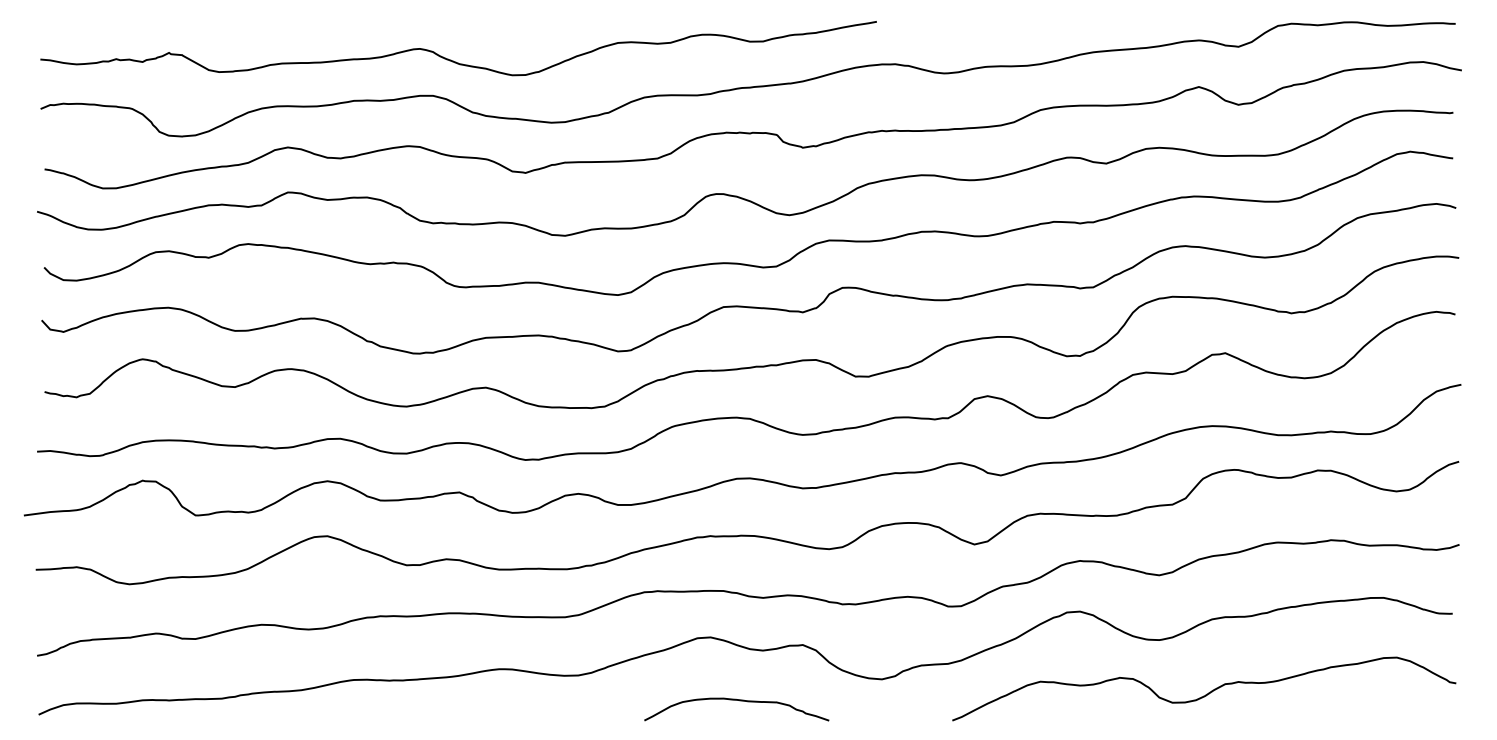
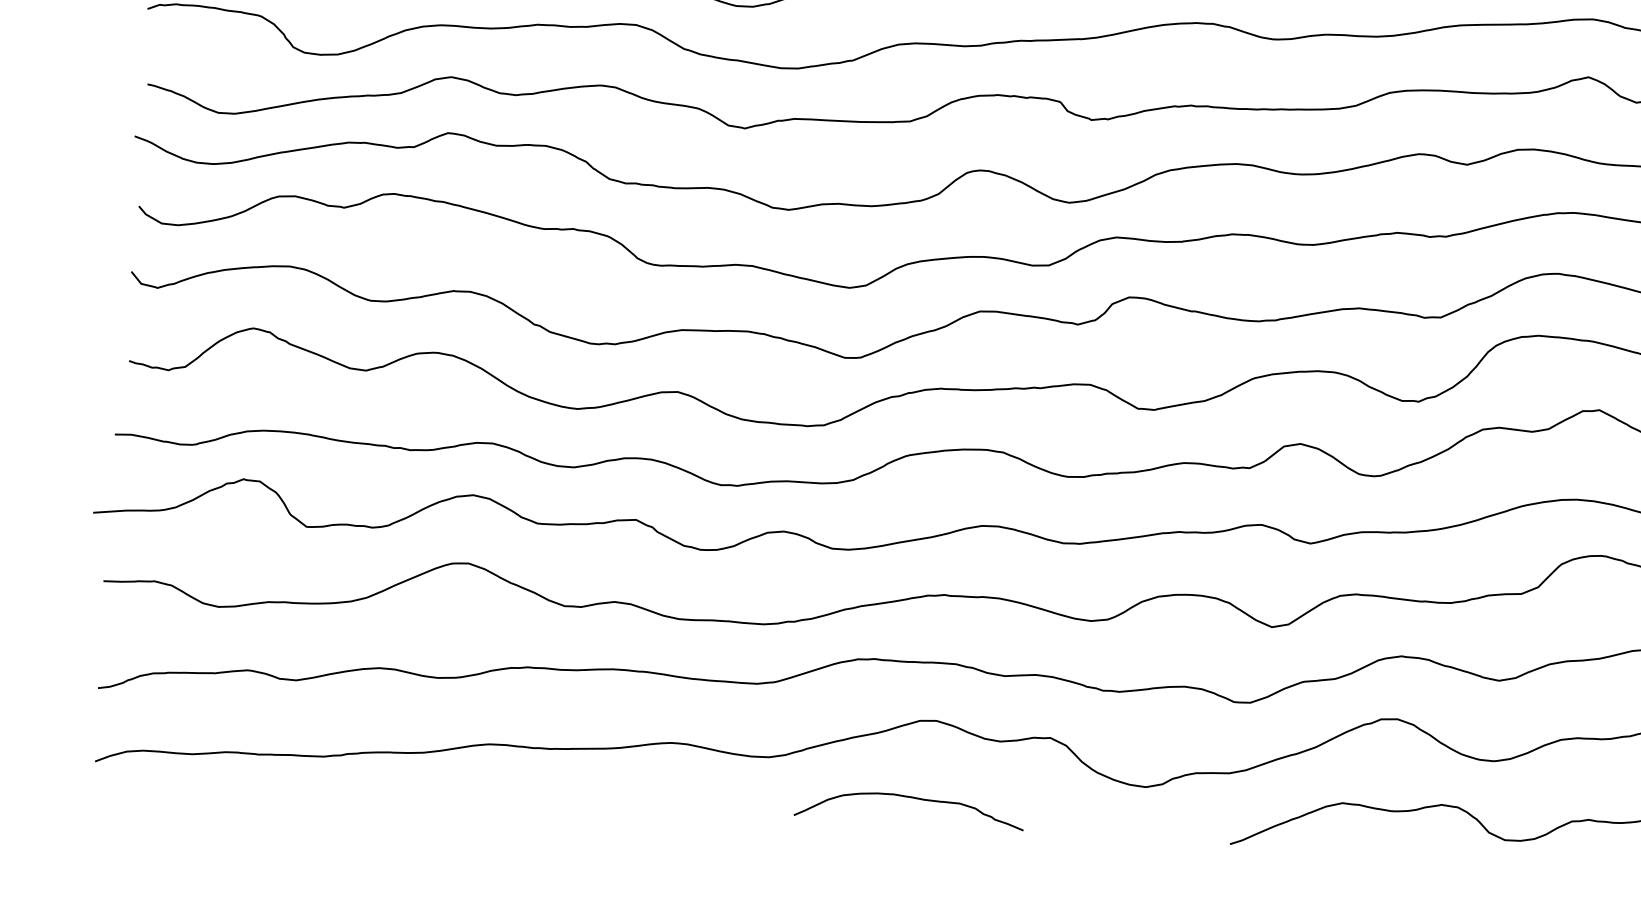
curve: (739, 701) -> (913, 799), moved

